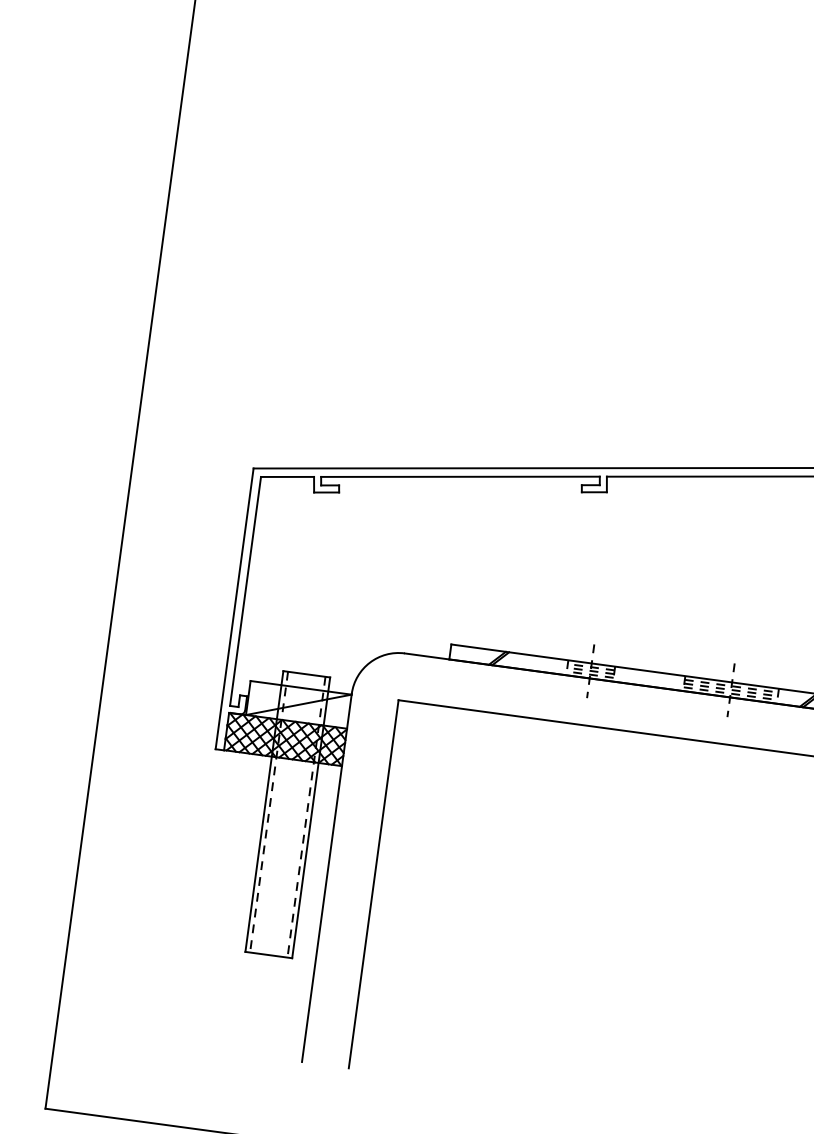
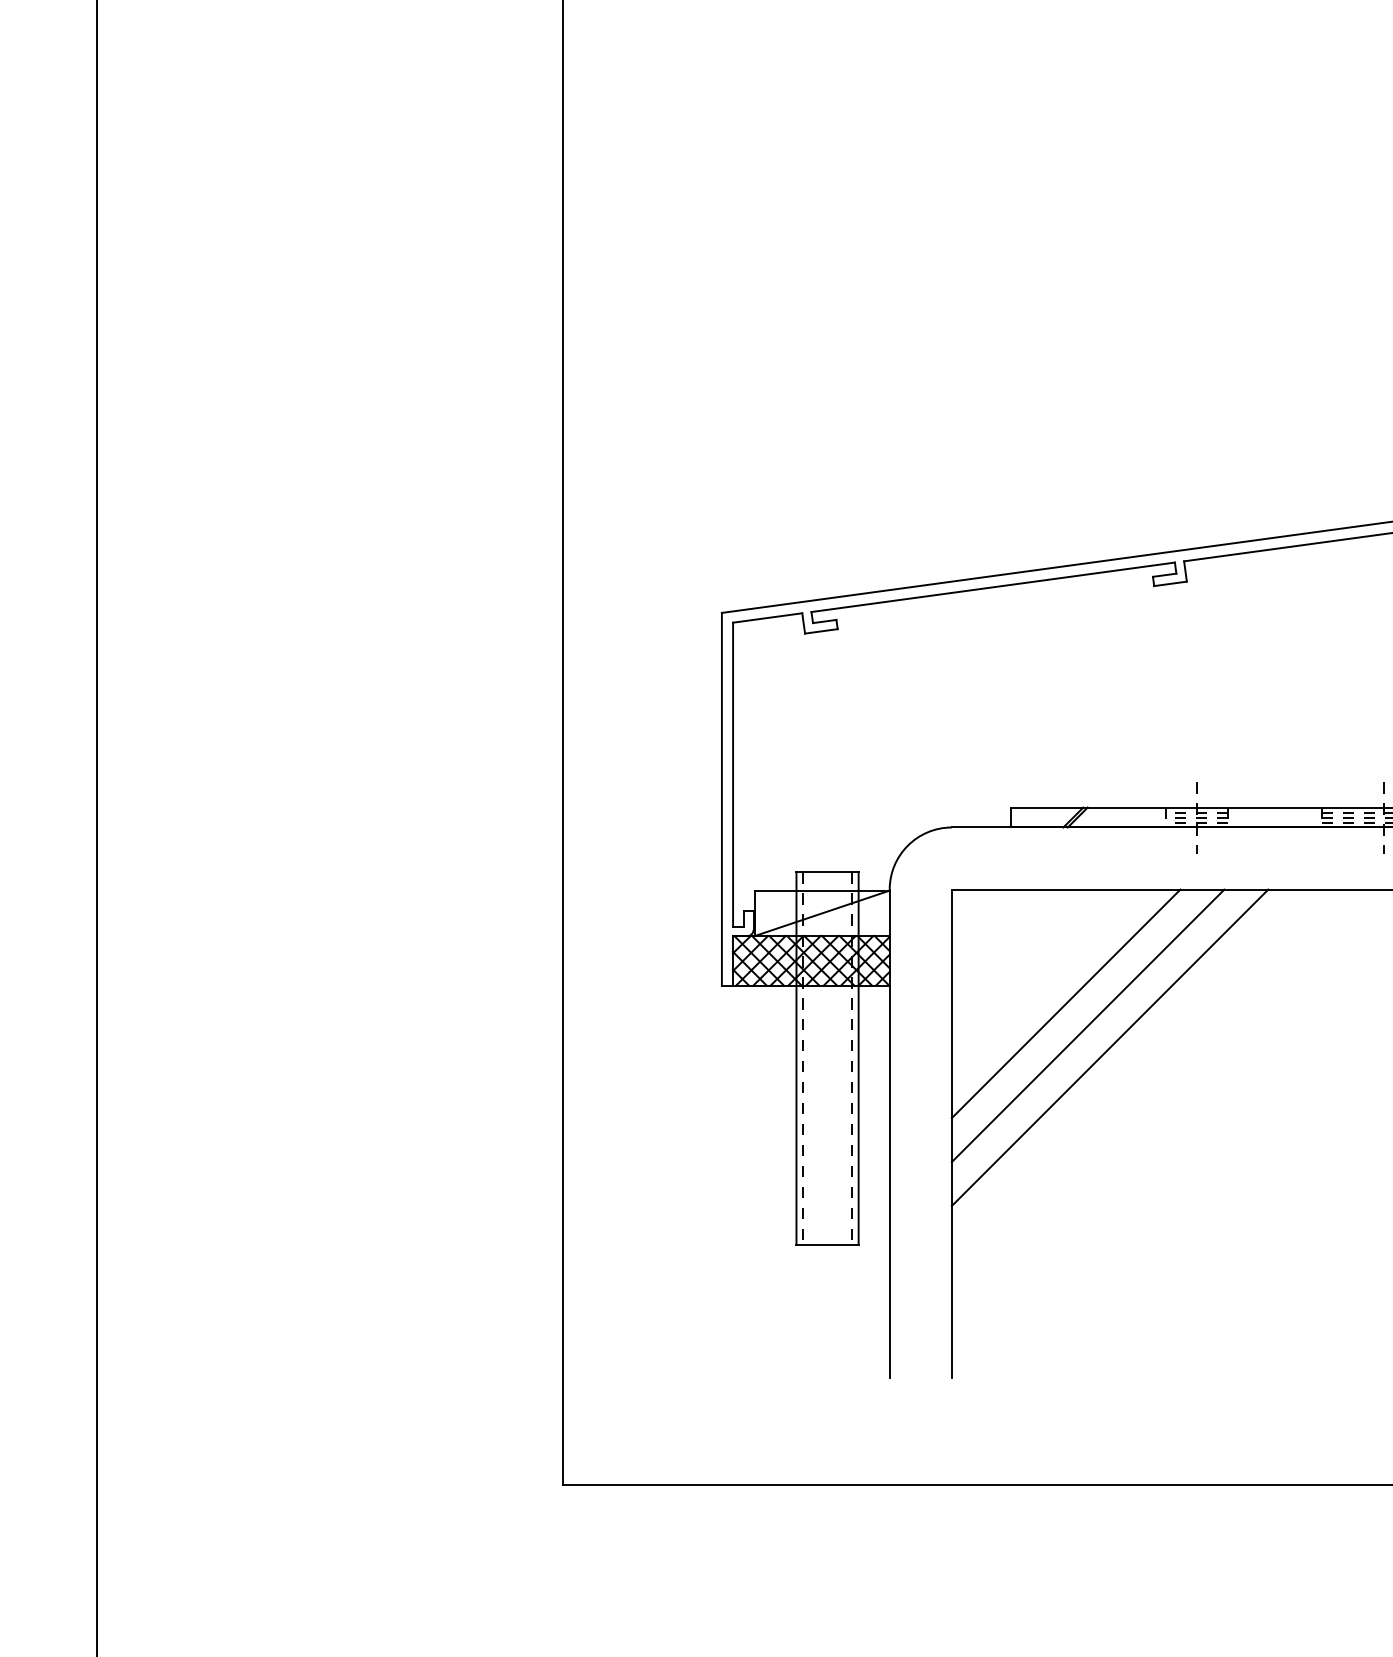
line: (472, 797) -> (1065, 1003), added
line: (486, 816) -> (1087, 1025), added
line: (501, 835) -> (1109, 1047), added

